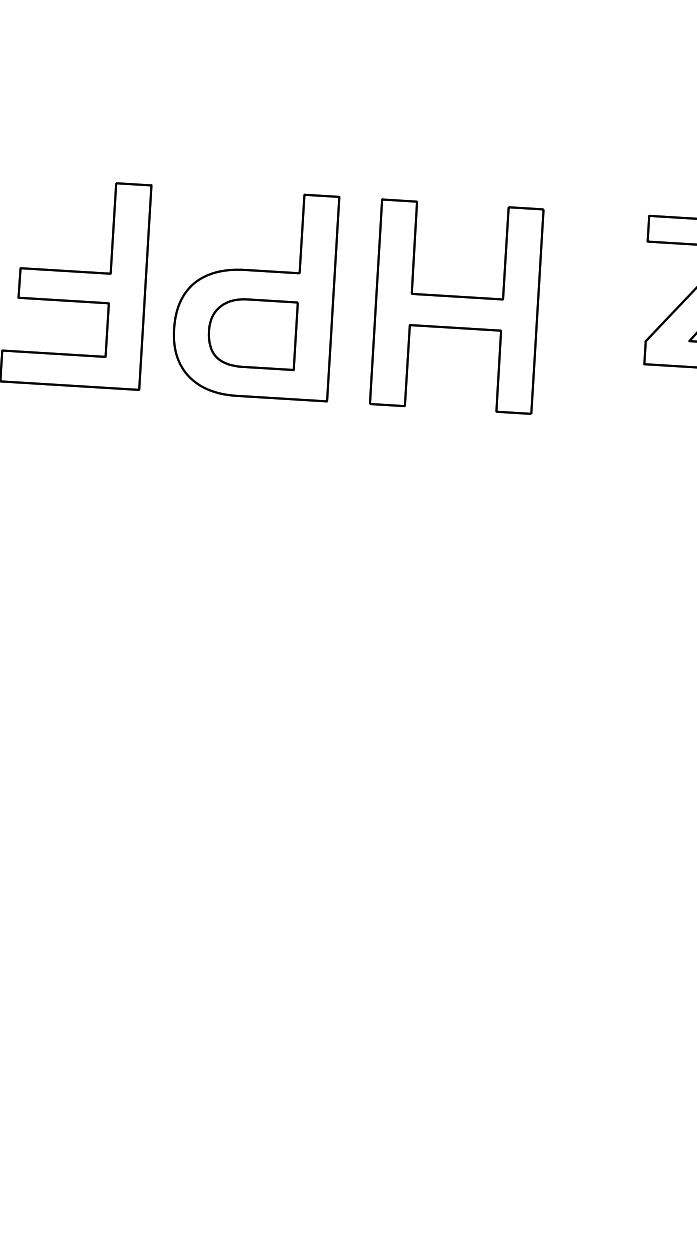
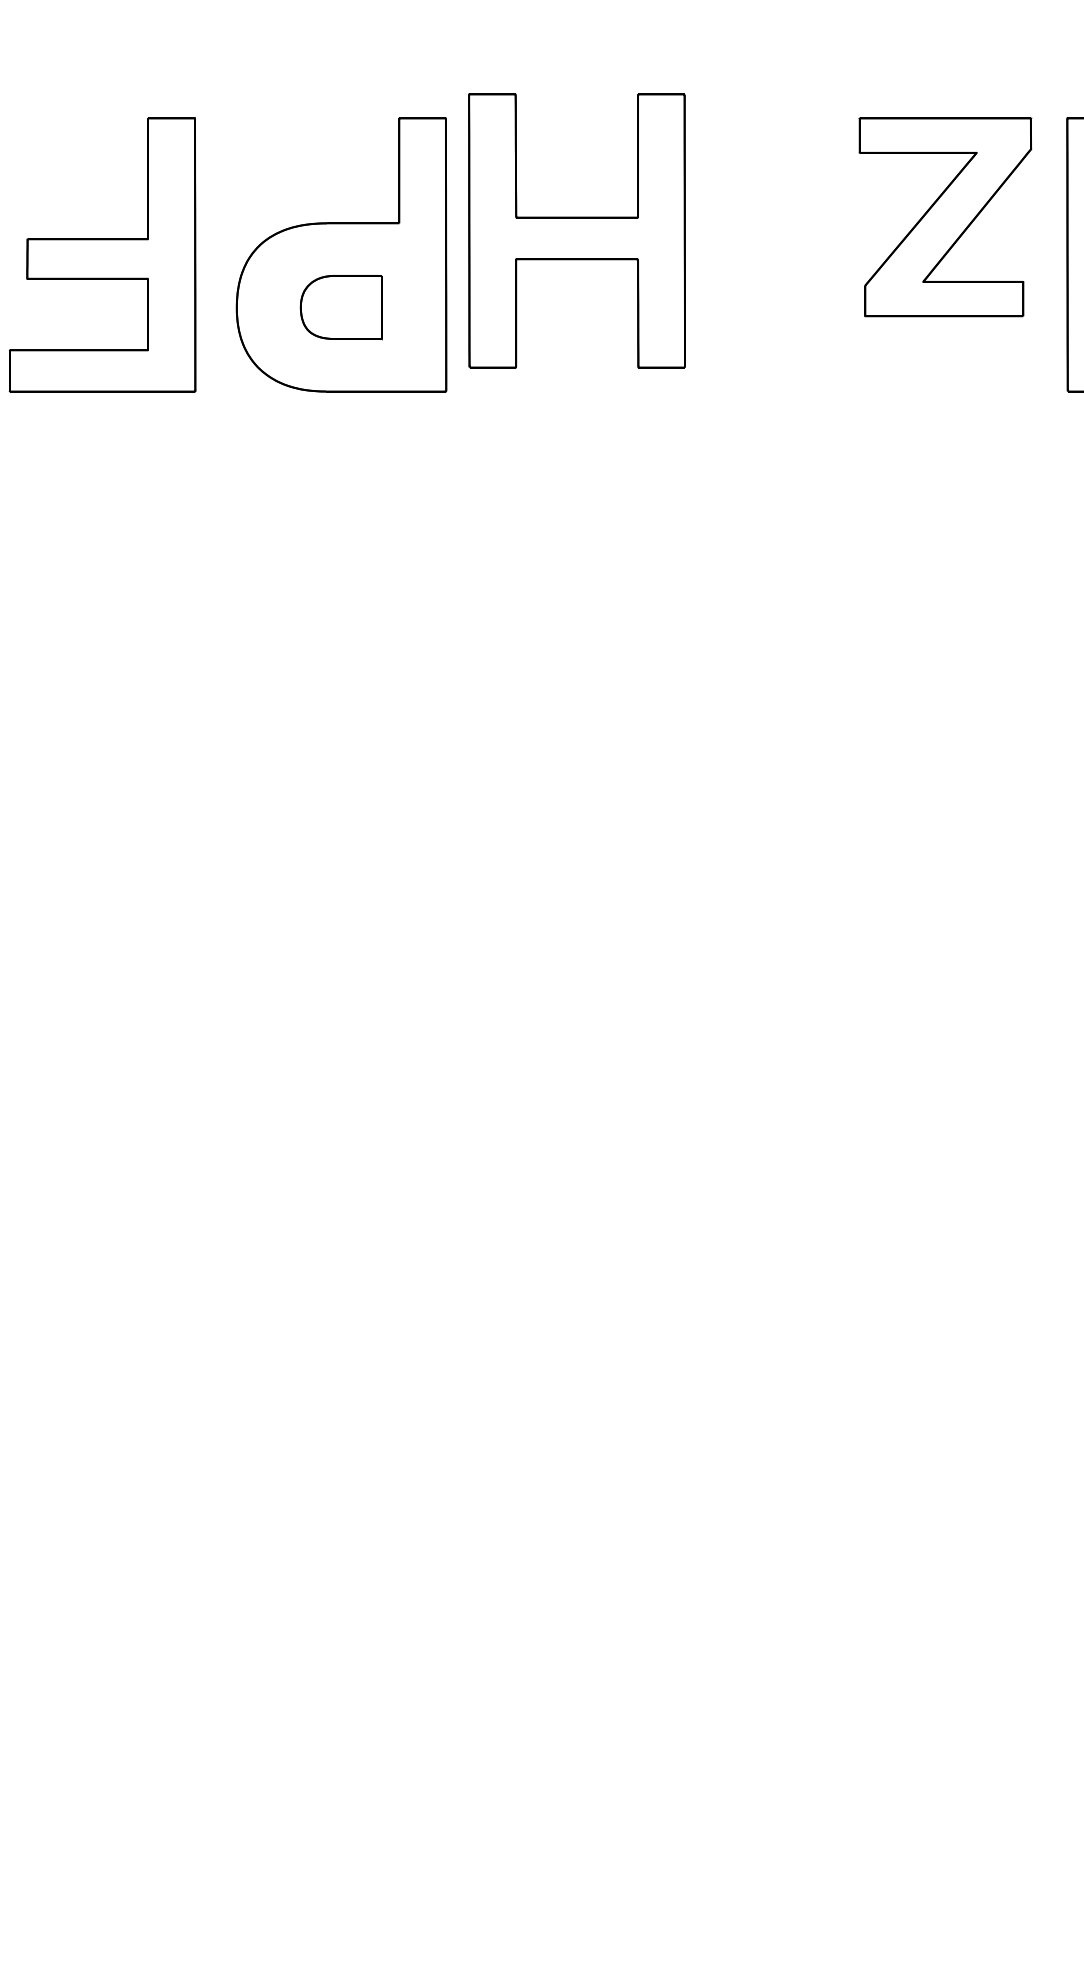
part: (456, 306) -> (576, 230), moved
part: (252, 333) -> (341, 307), size x0.7

